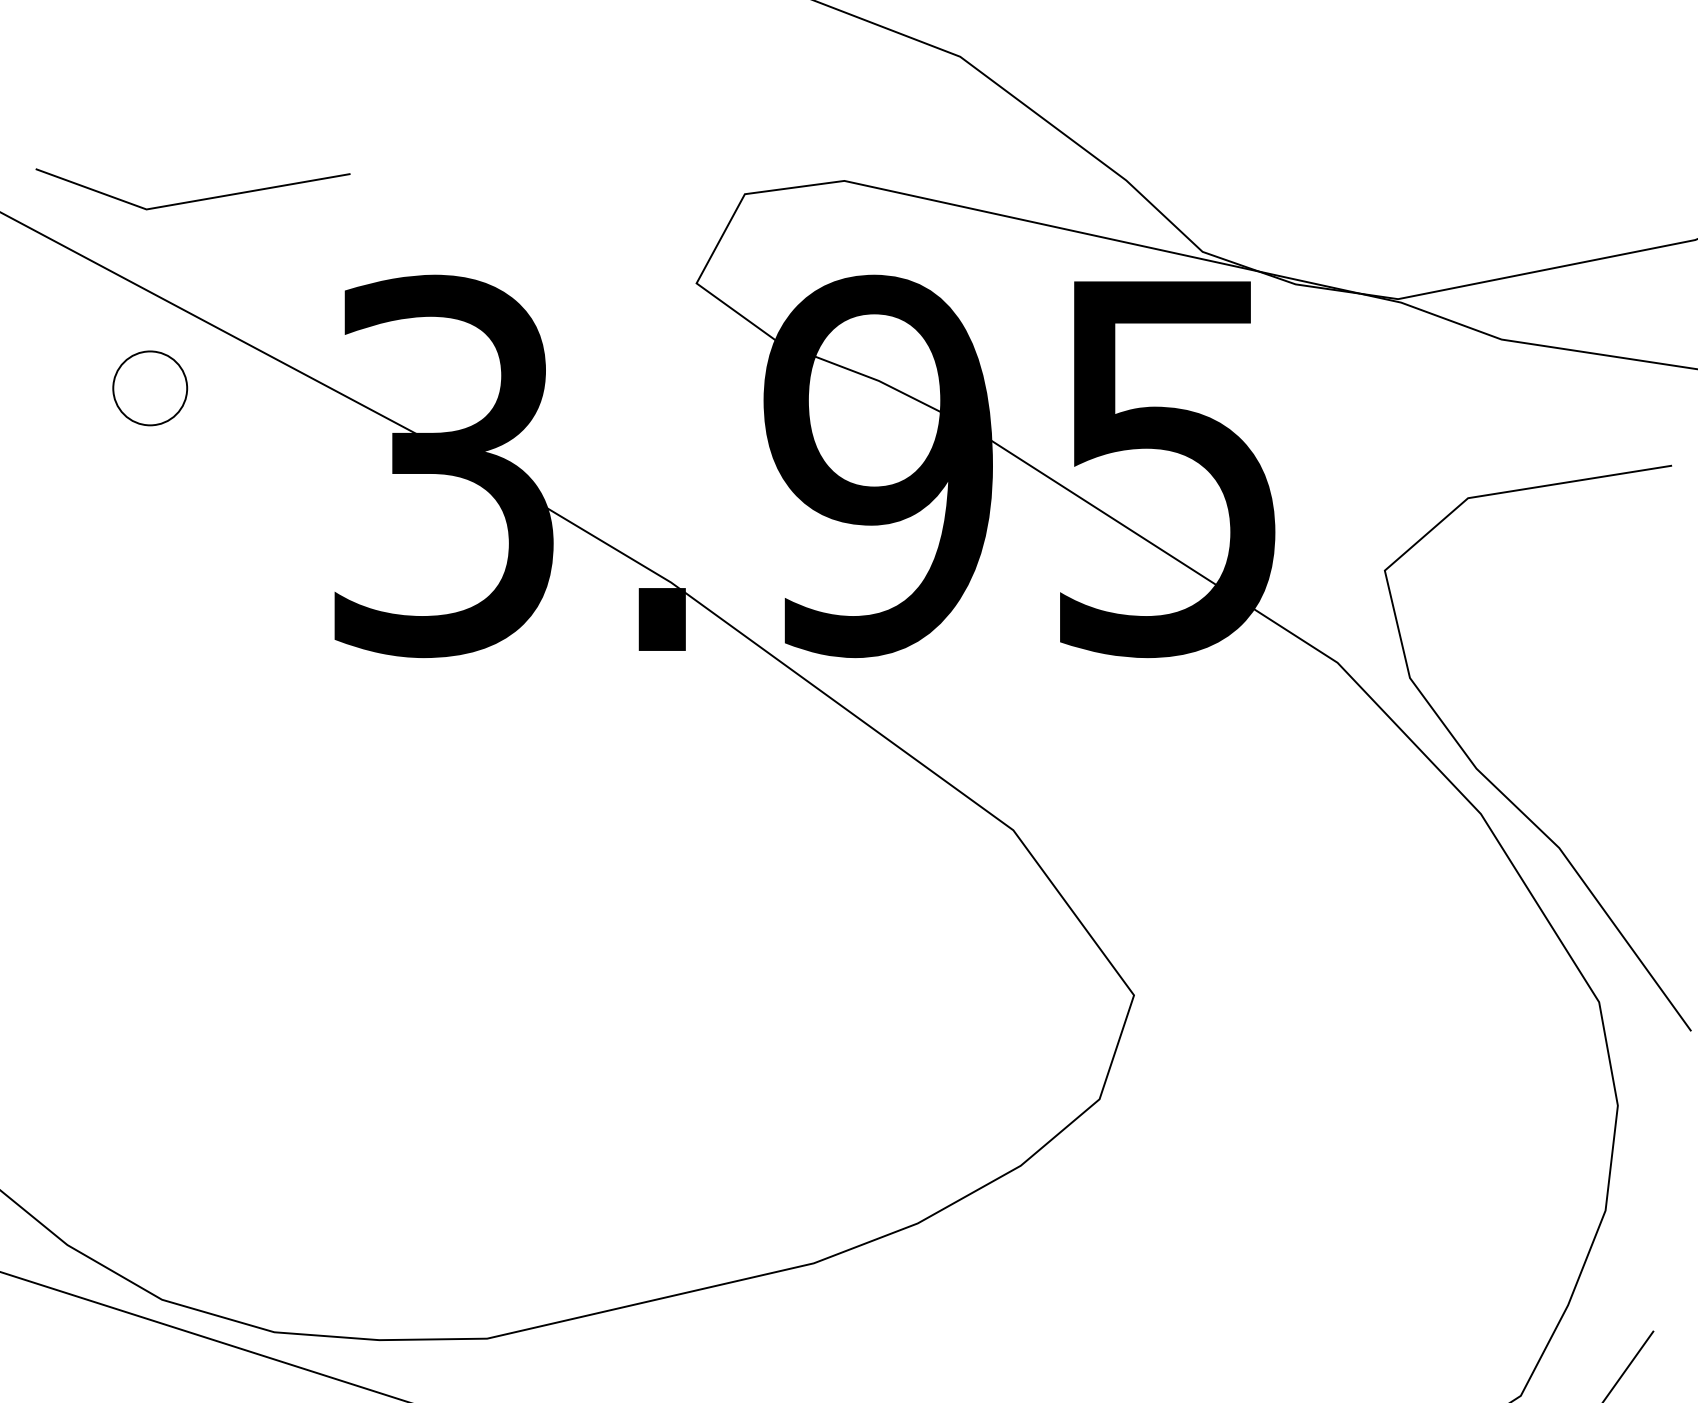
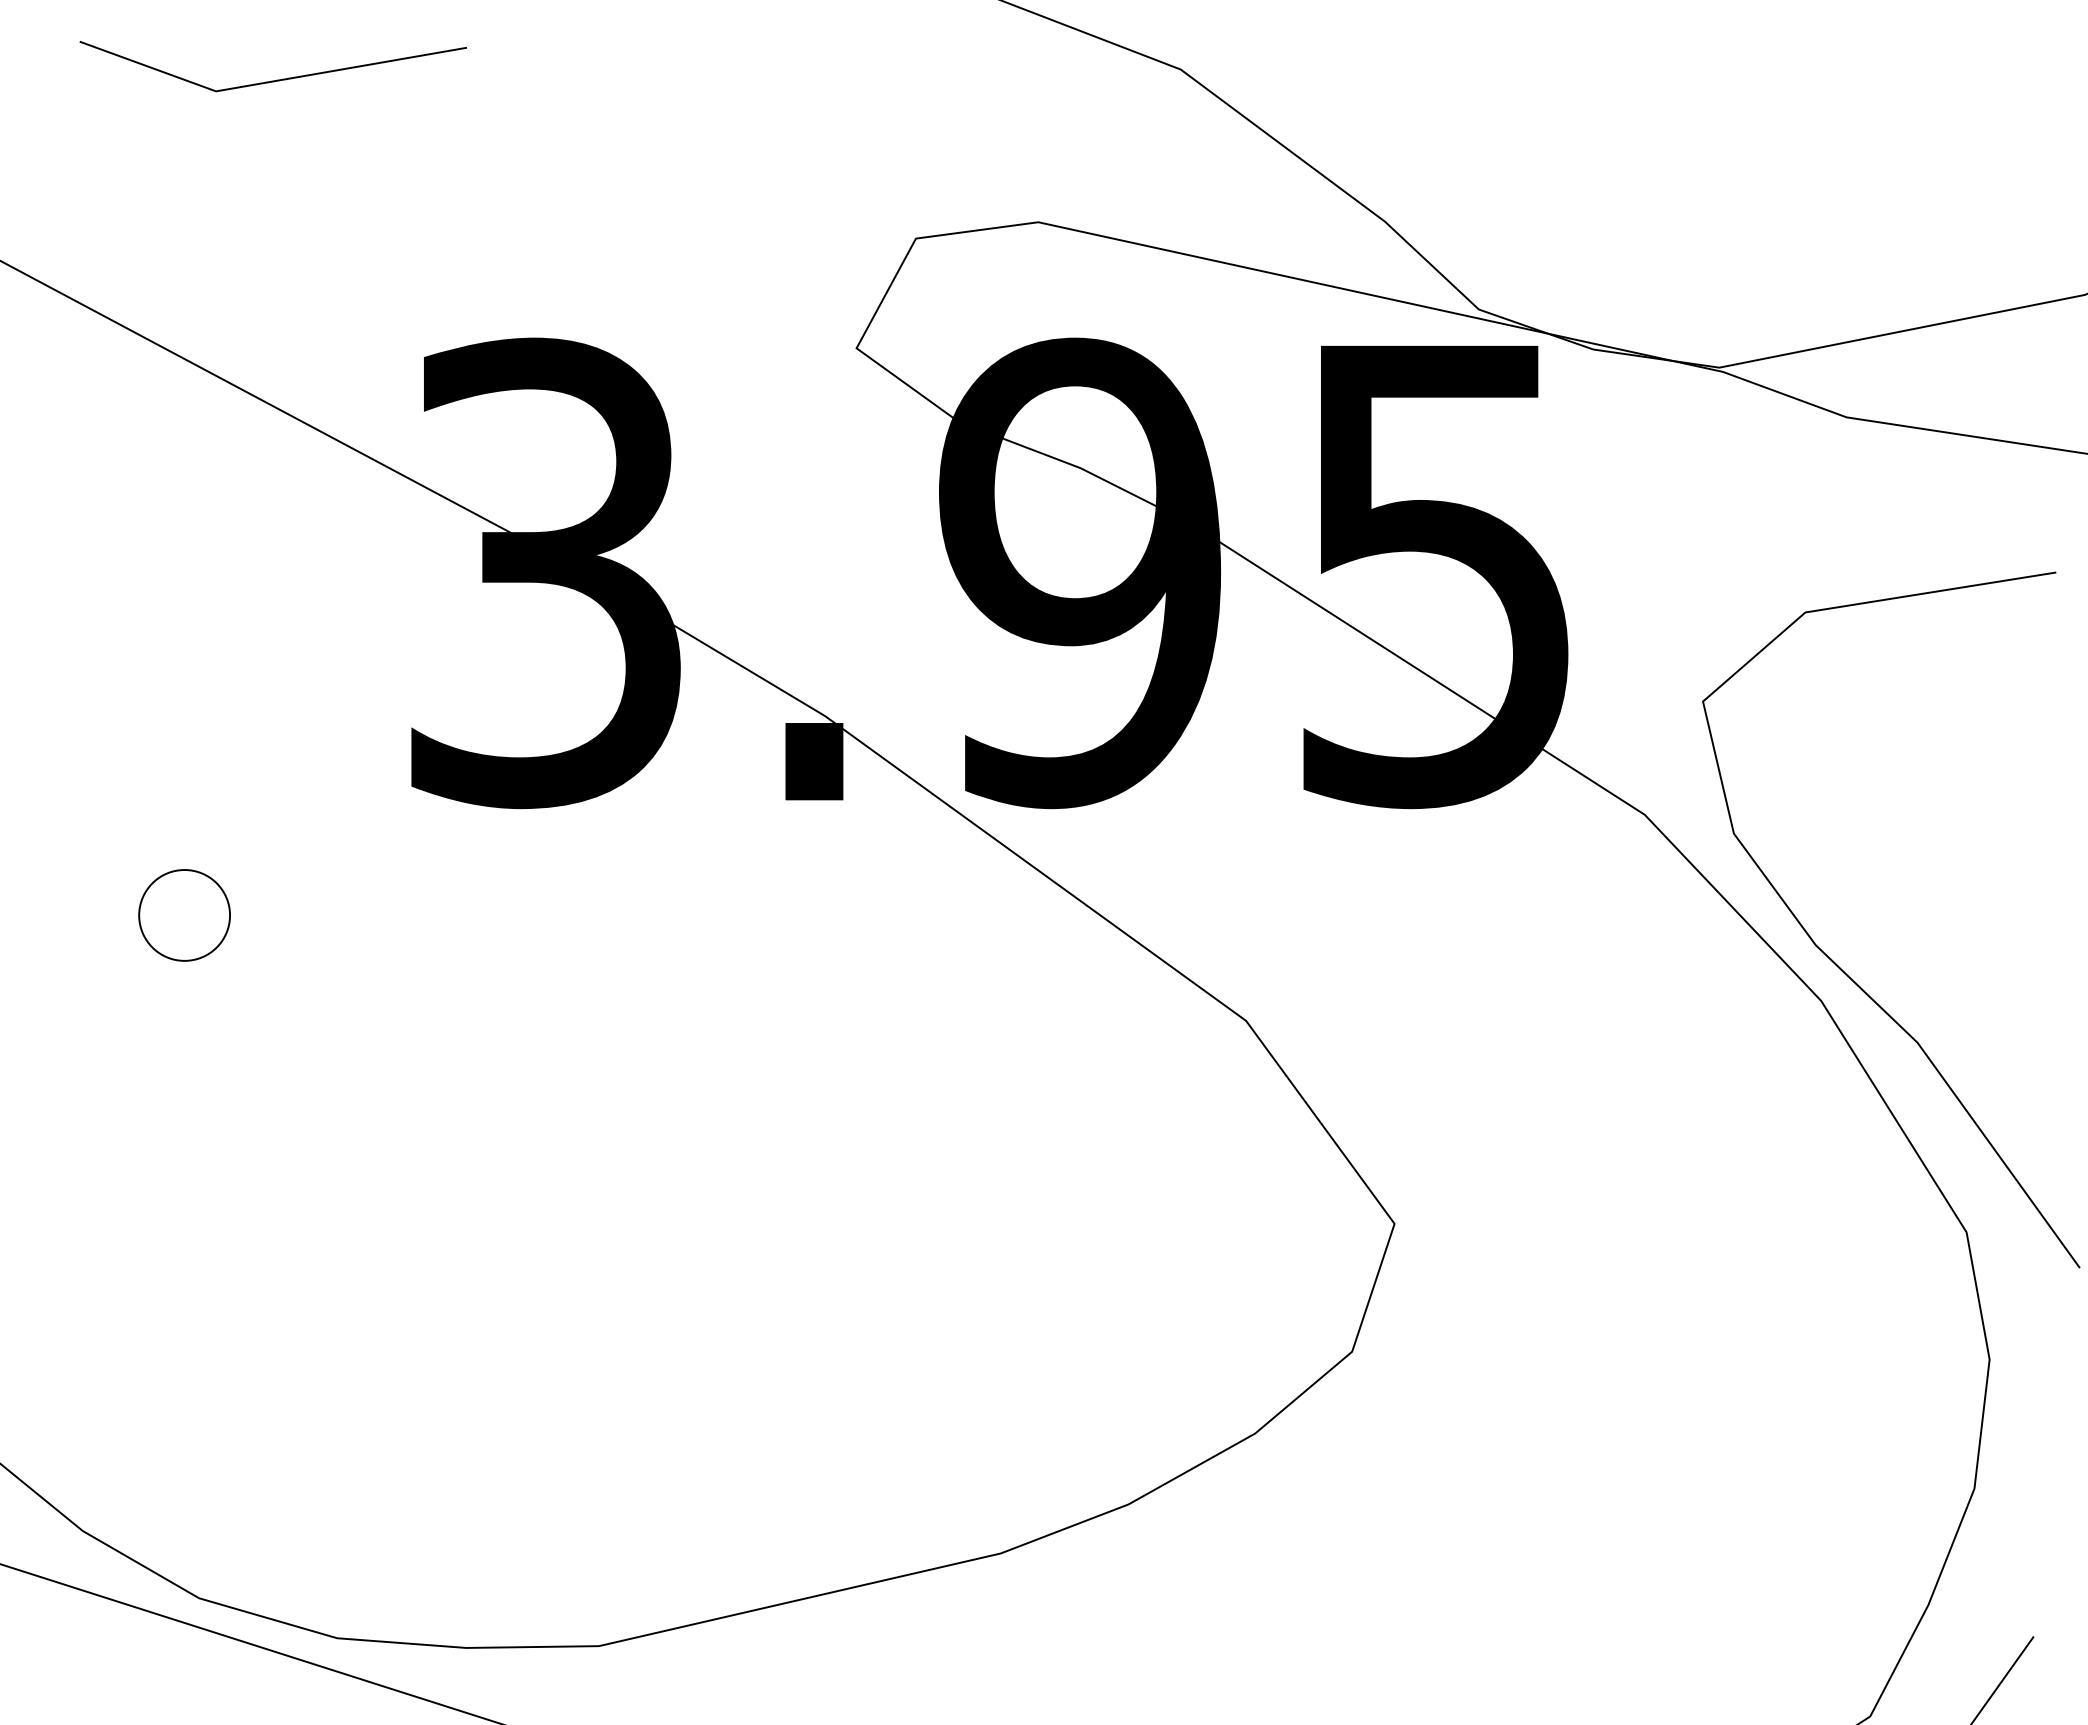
line: (196, 199) -> (277, 79), moved
part: (150, 388) -> (184, 915), moved

